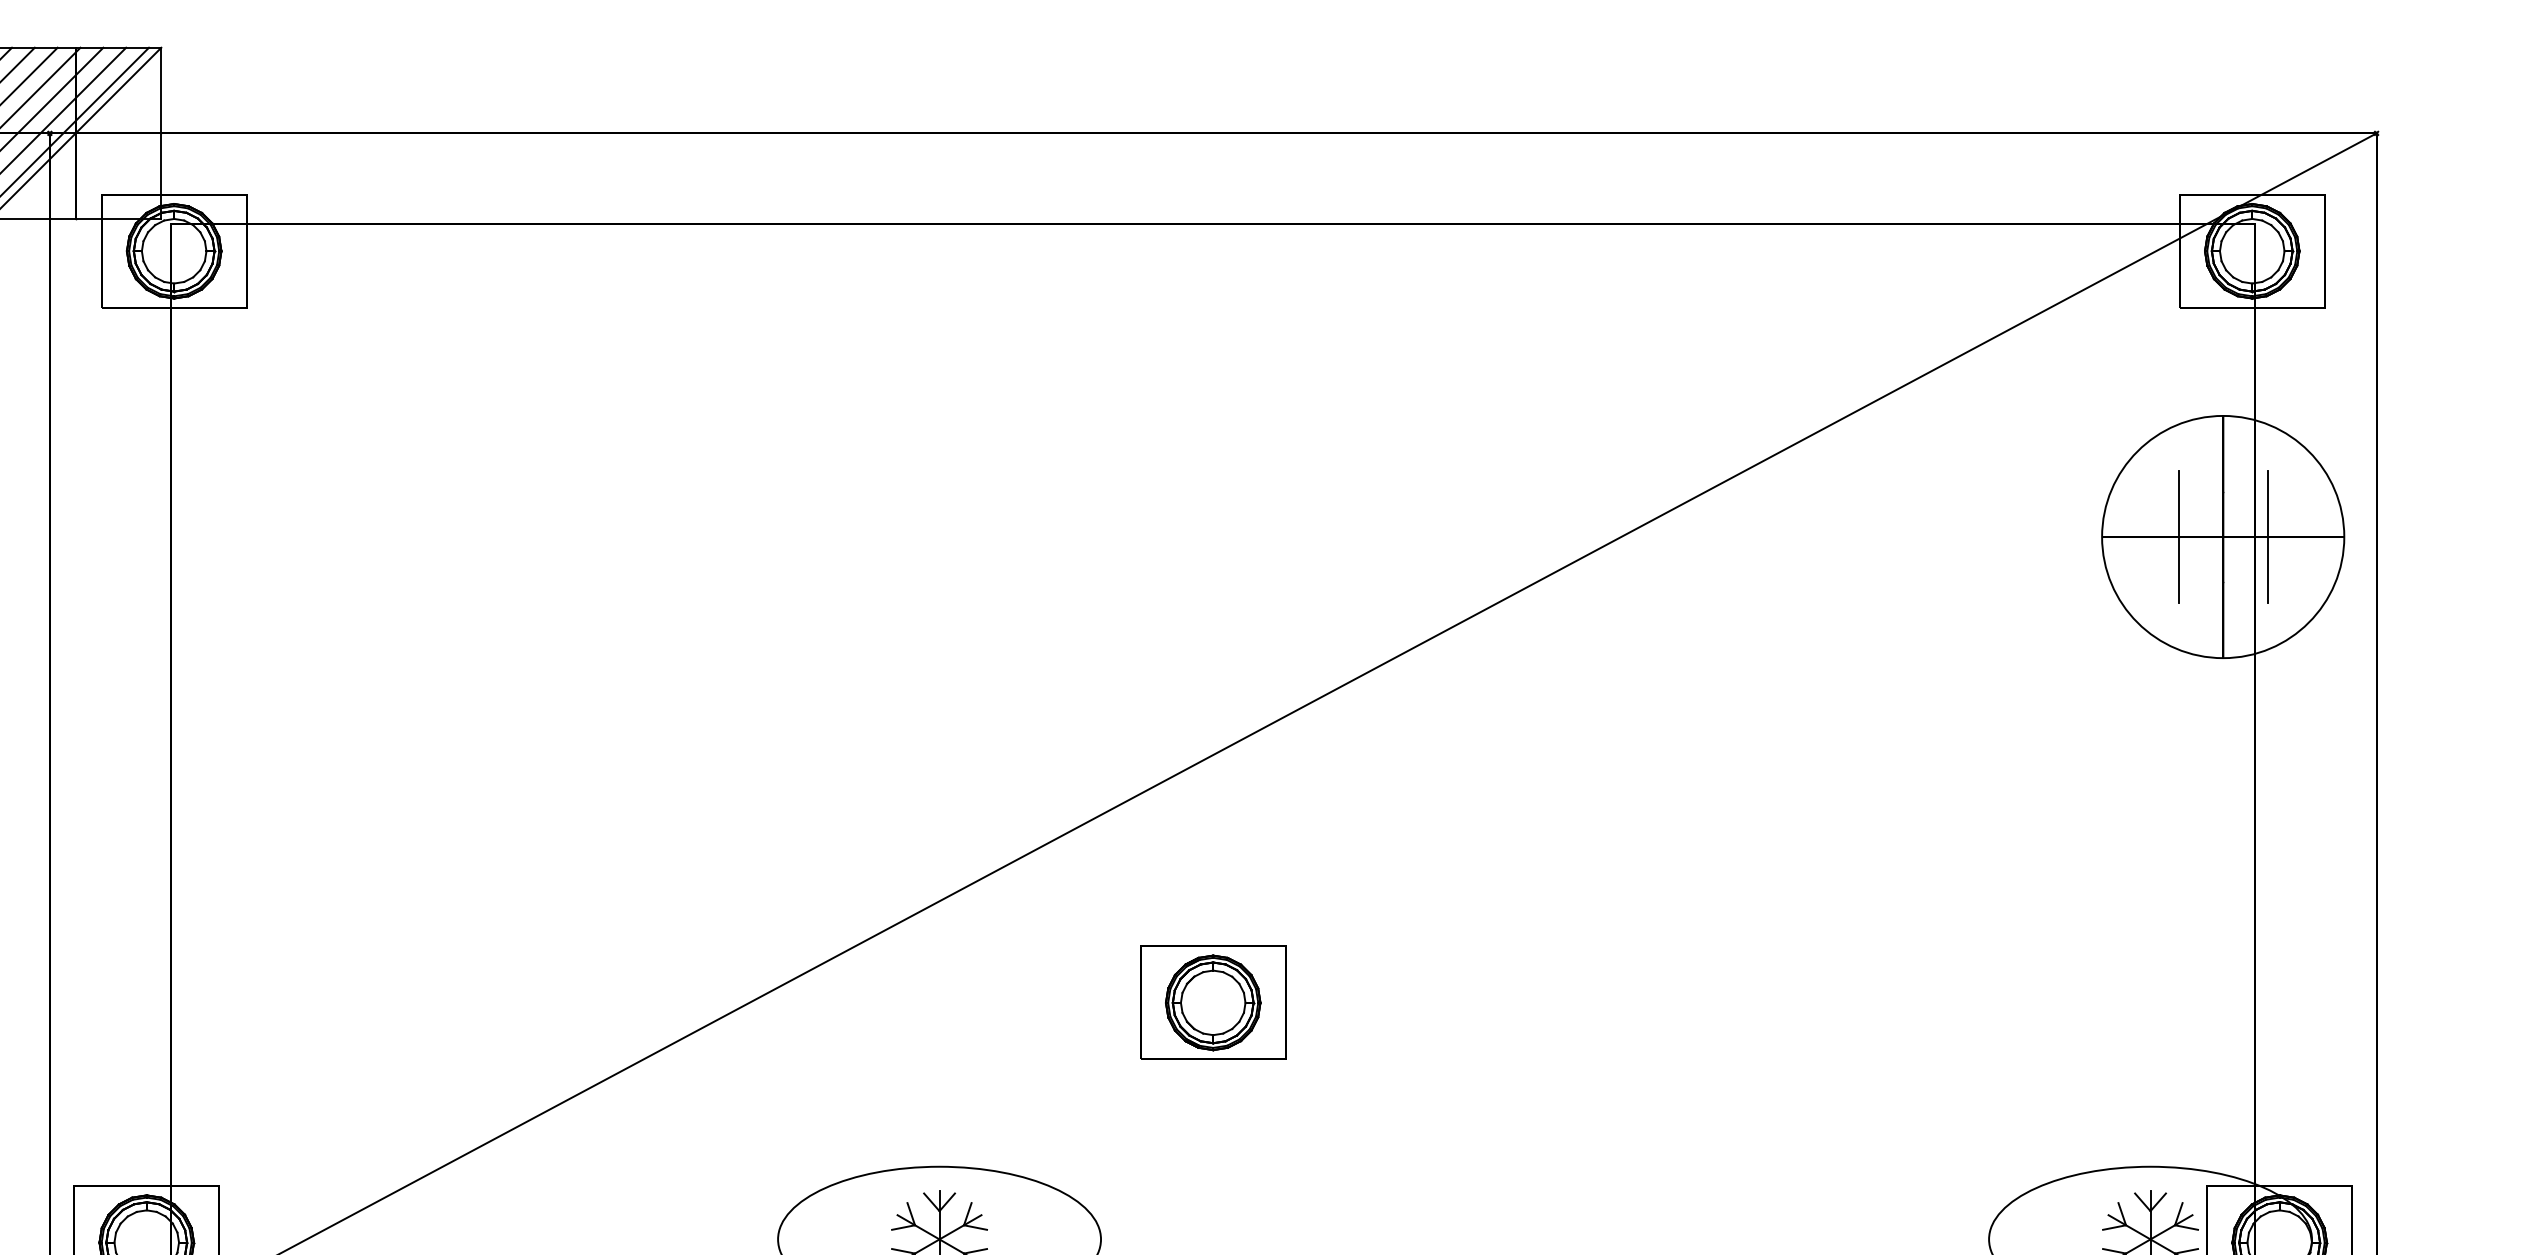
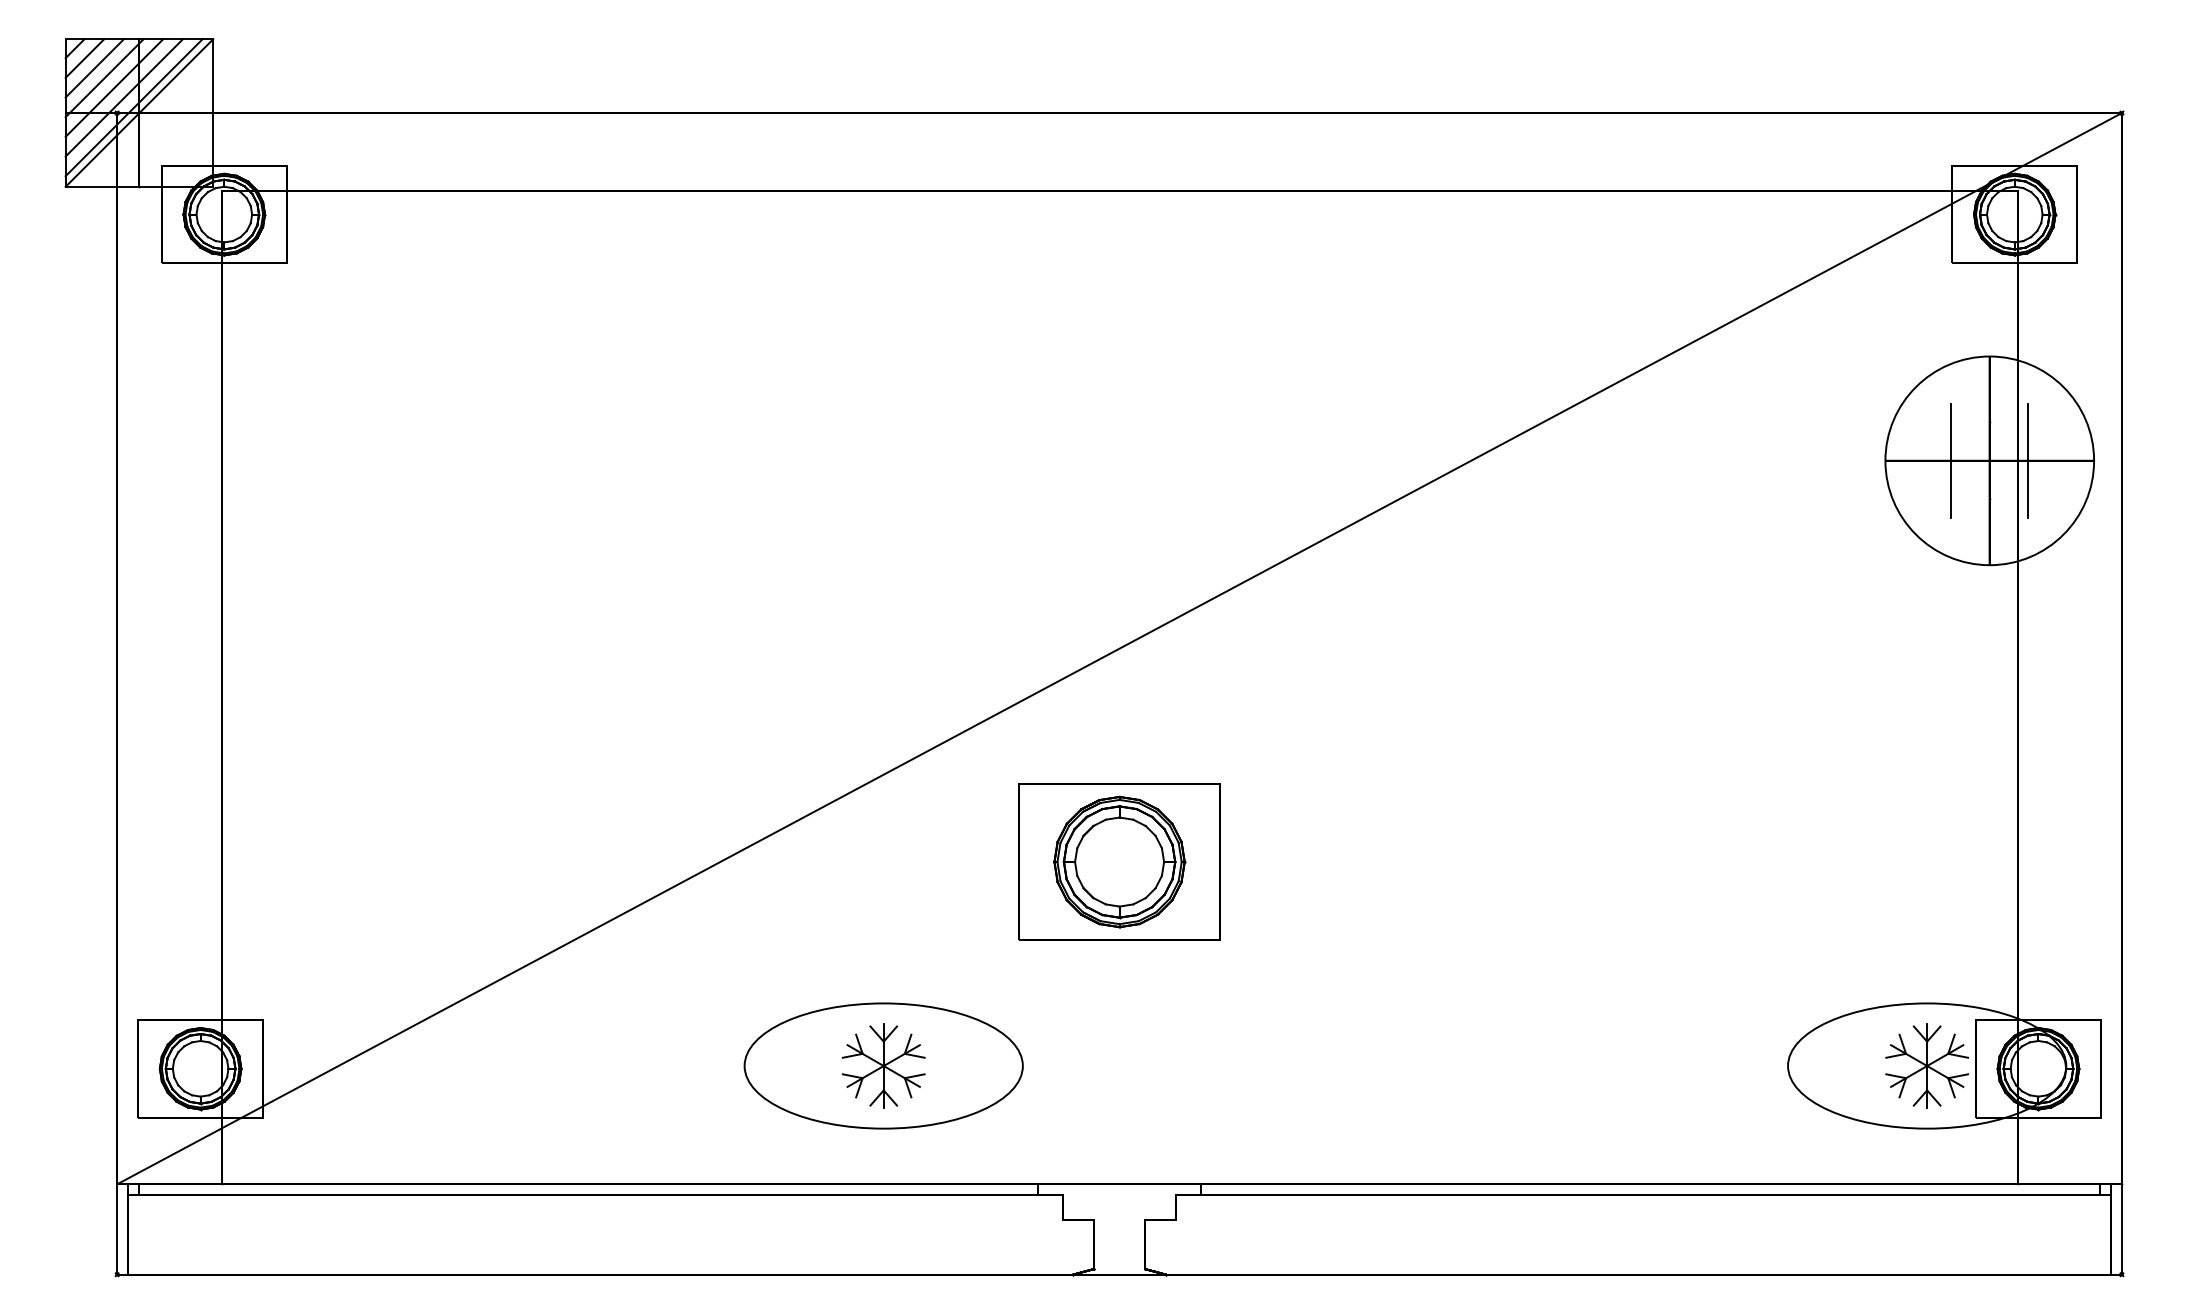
part: (1213, 1003) -> (1119, 862), size x1.6

